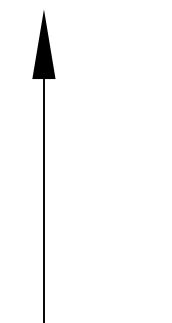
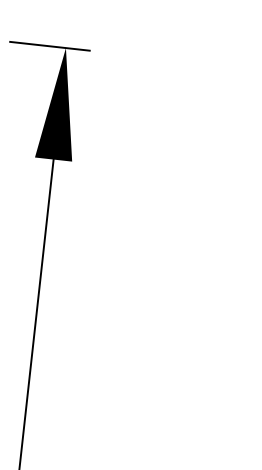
line: (33, 9) -> (49, 46), added

